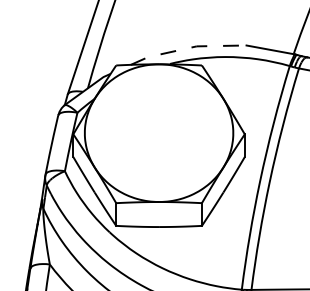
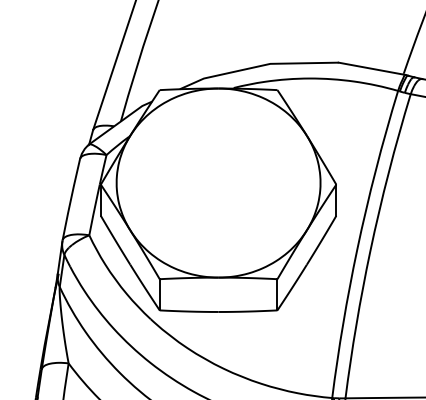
line: (187, 48) -> (257, 66), dashed -> solid

